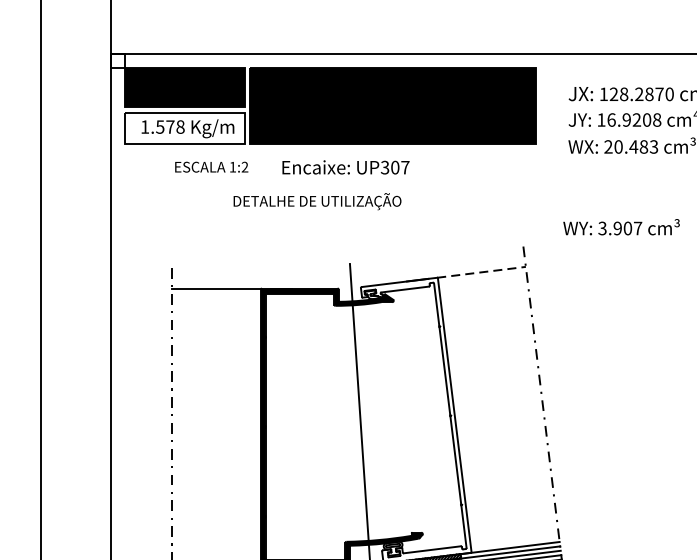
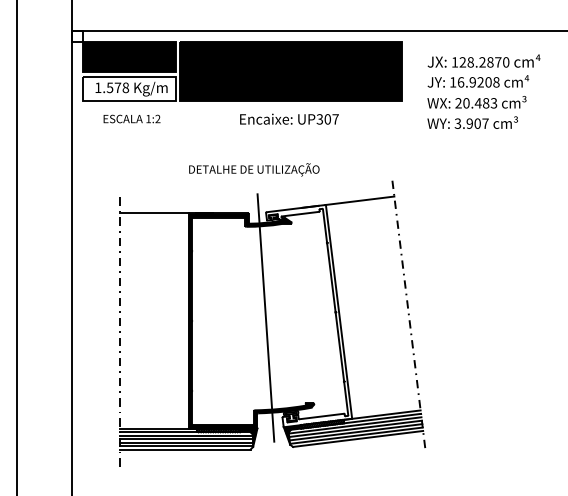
text: (210, 166) -> (131, 118), moved
text: (346, 166) -> (289, 118), moved
text: (317, 201) -> (254, 169), moved
text: (621, 226) -> (472, 122), moved
line: (481, 271) -> (359, 200), dashed -> solid

